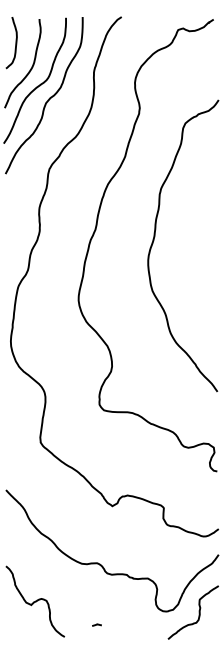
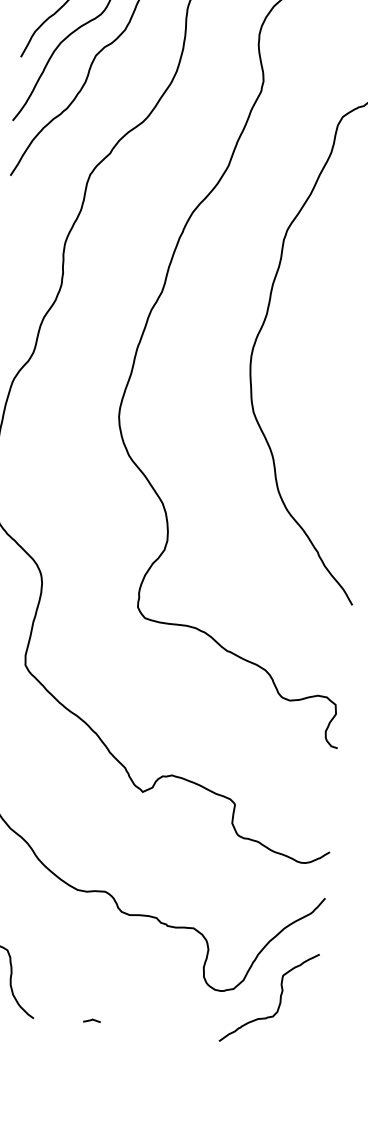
curve: (96, 624) -> (91, 1019), moved

